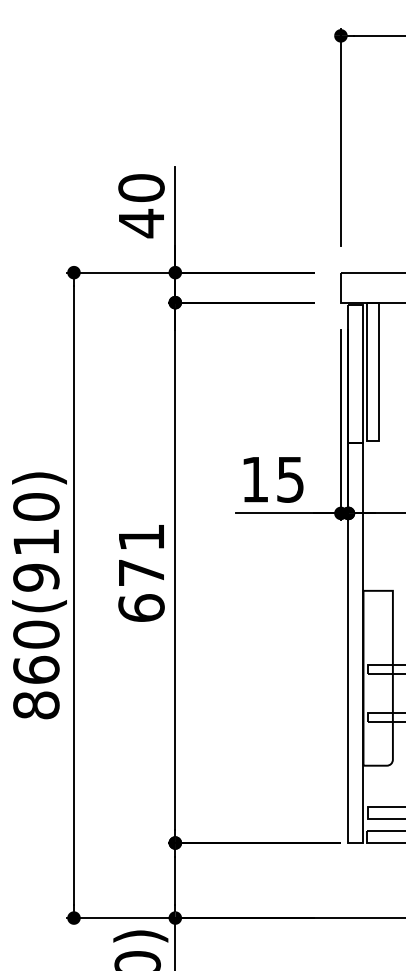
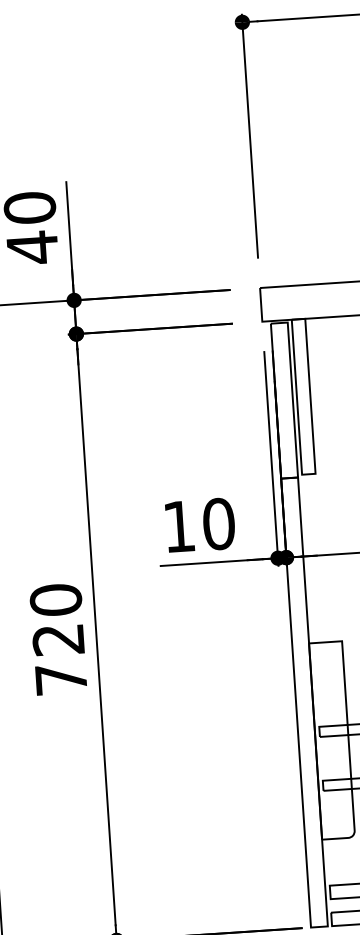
text: (290, 479) -> (218, 523), 15 -> 10
text: (141, 572) -> (58, 639), 671 -> 720

